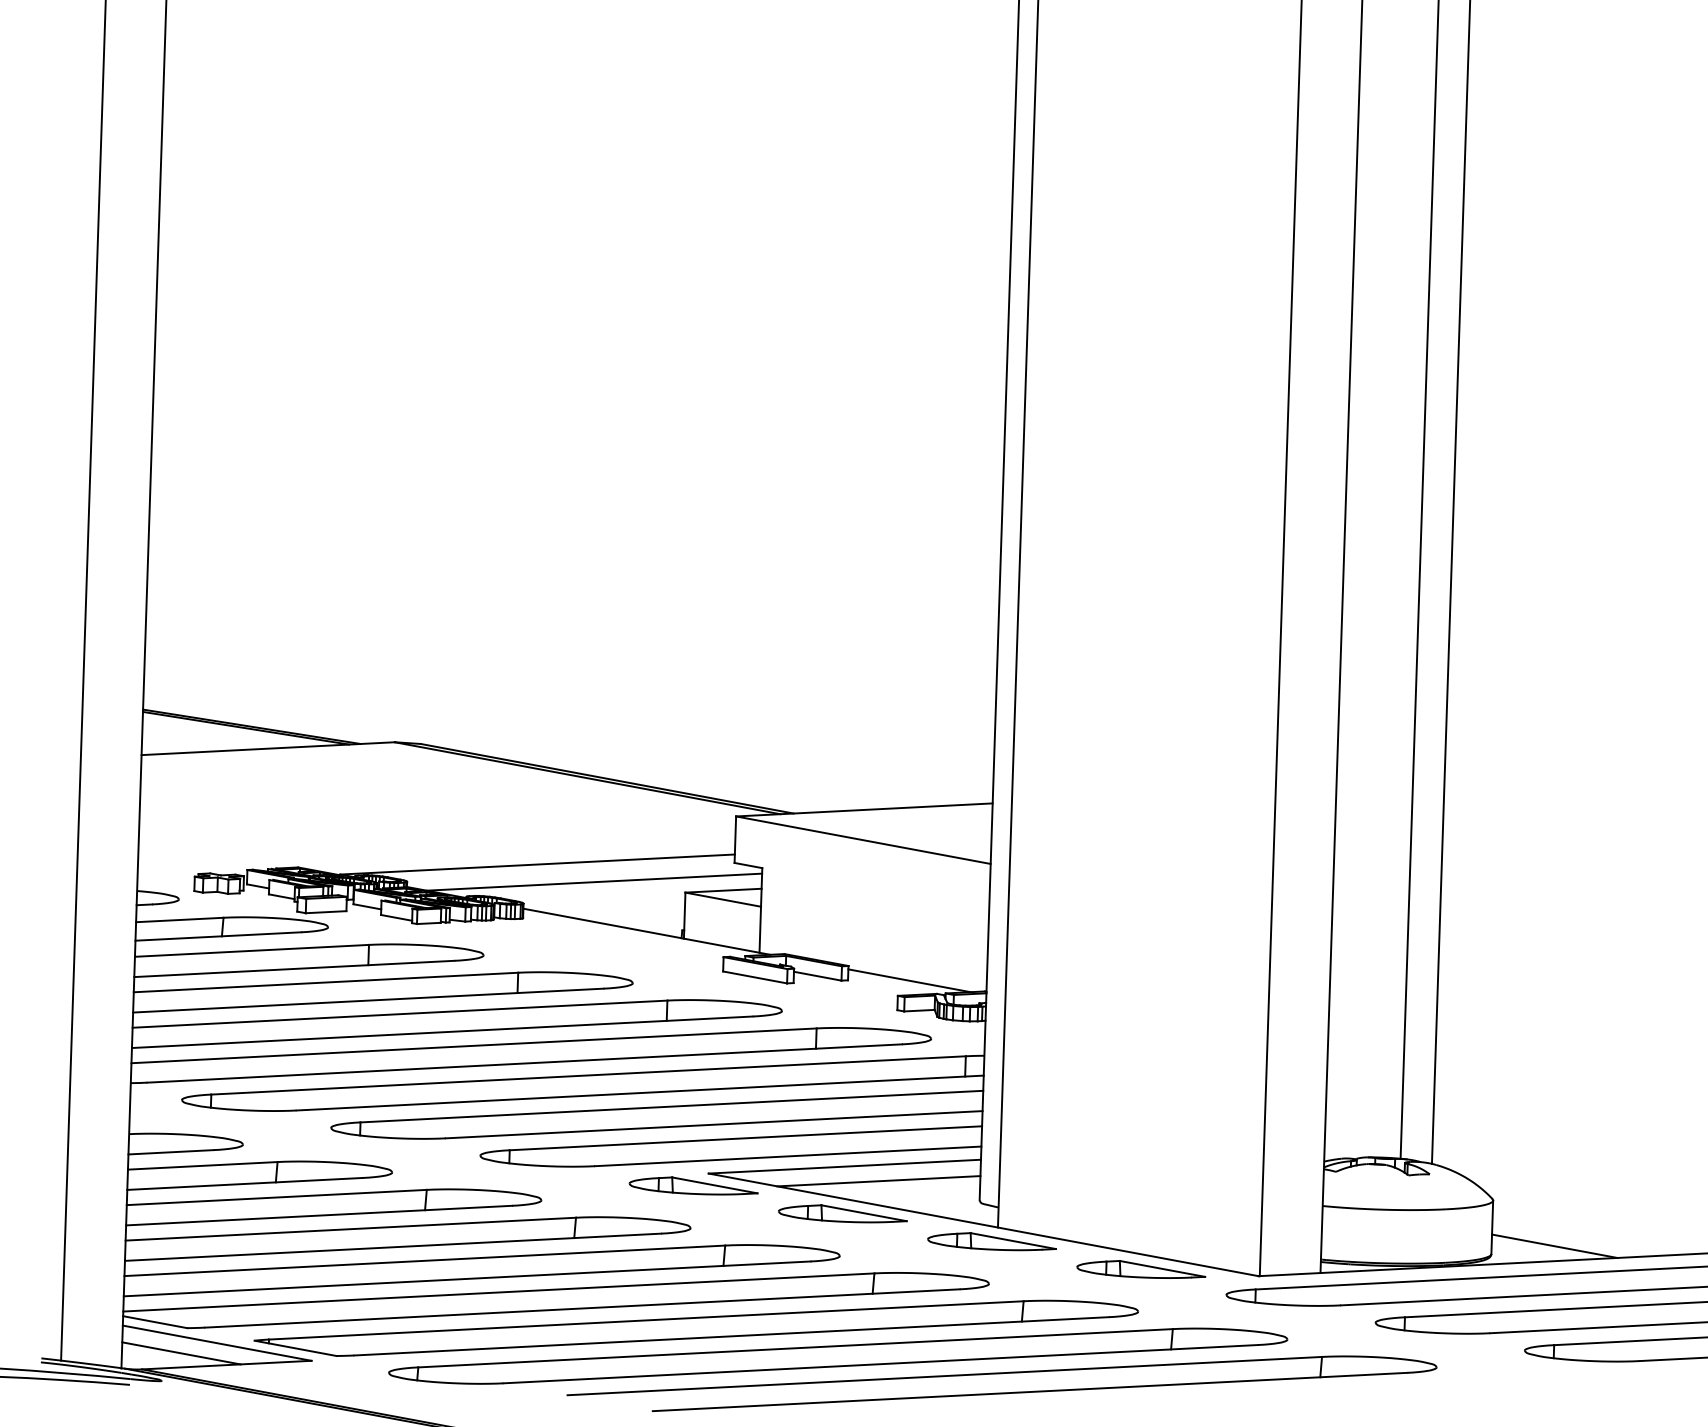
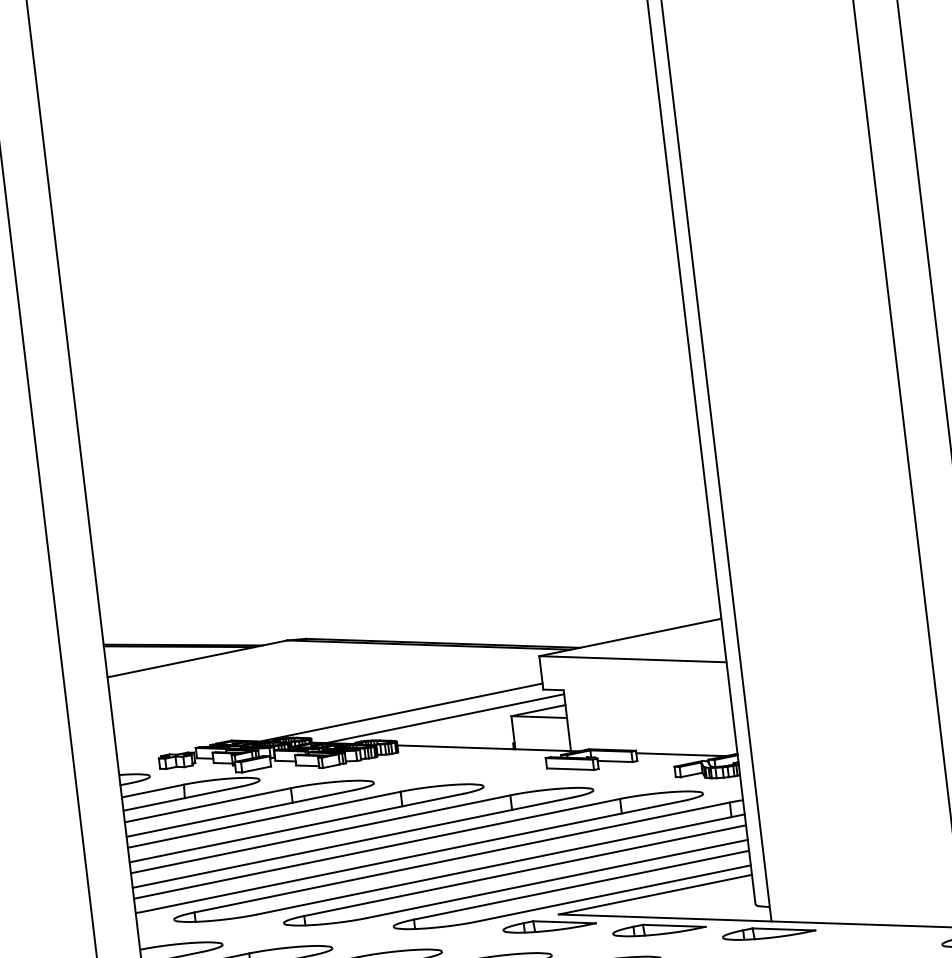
line: (878, 1181) -> (681, 901), removed
part: (1141, 1269) -> (878, 935), removed

